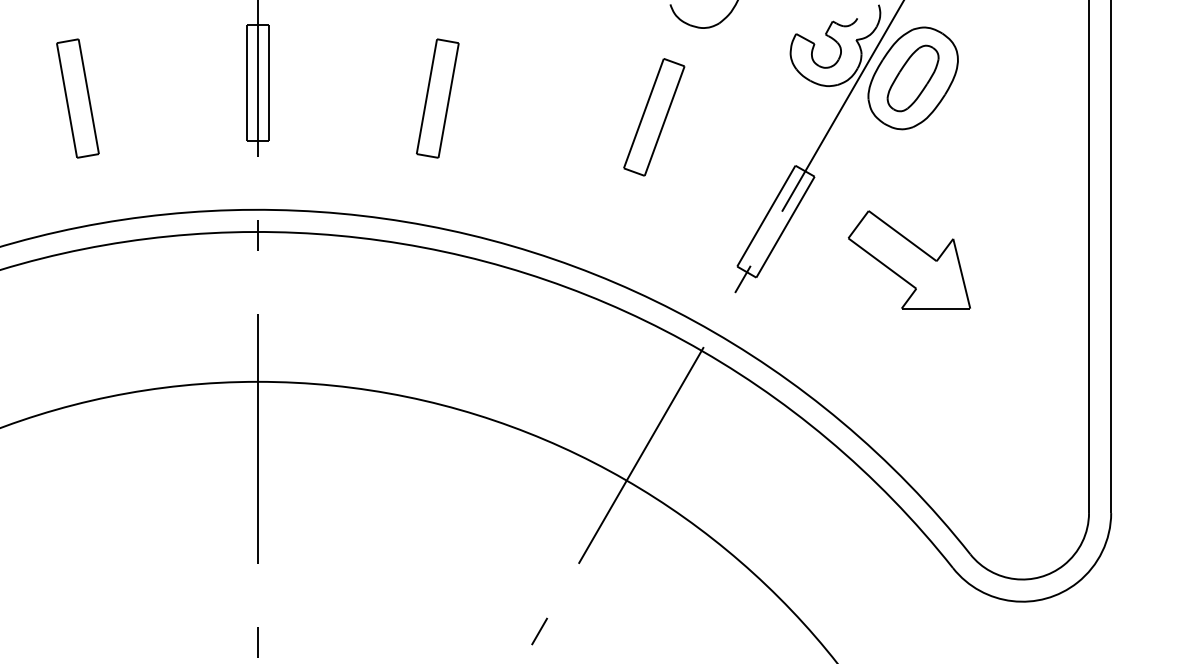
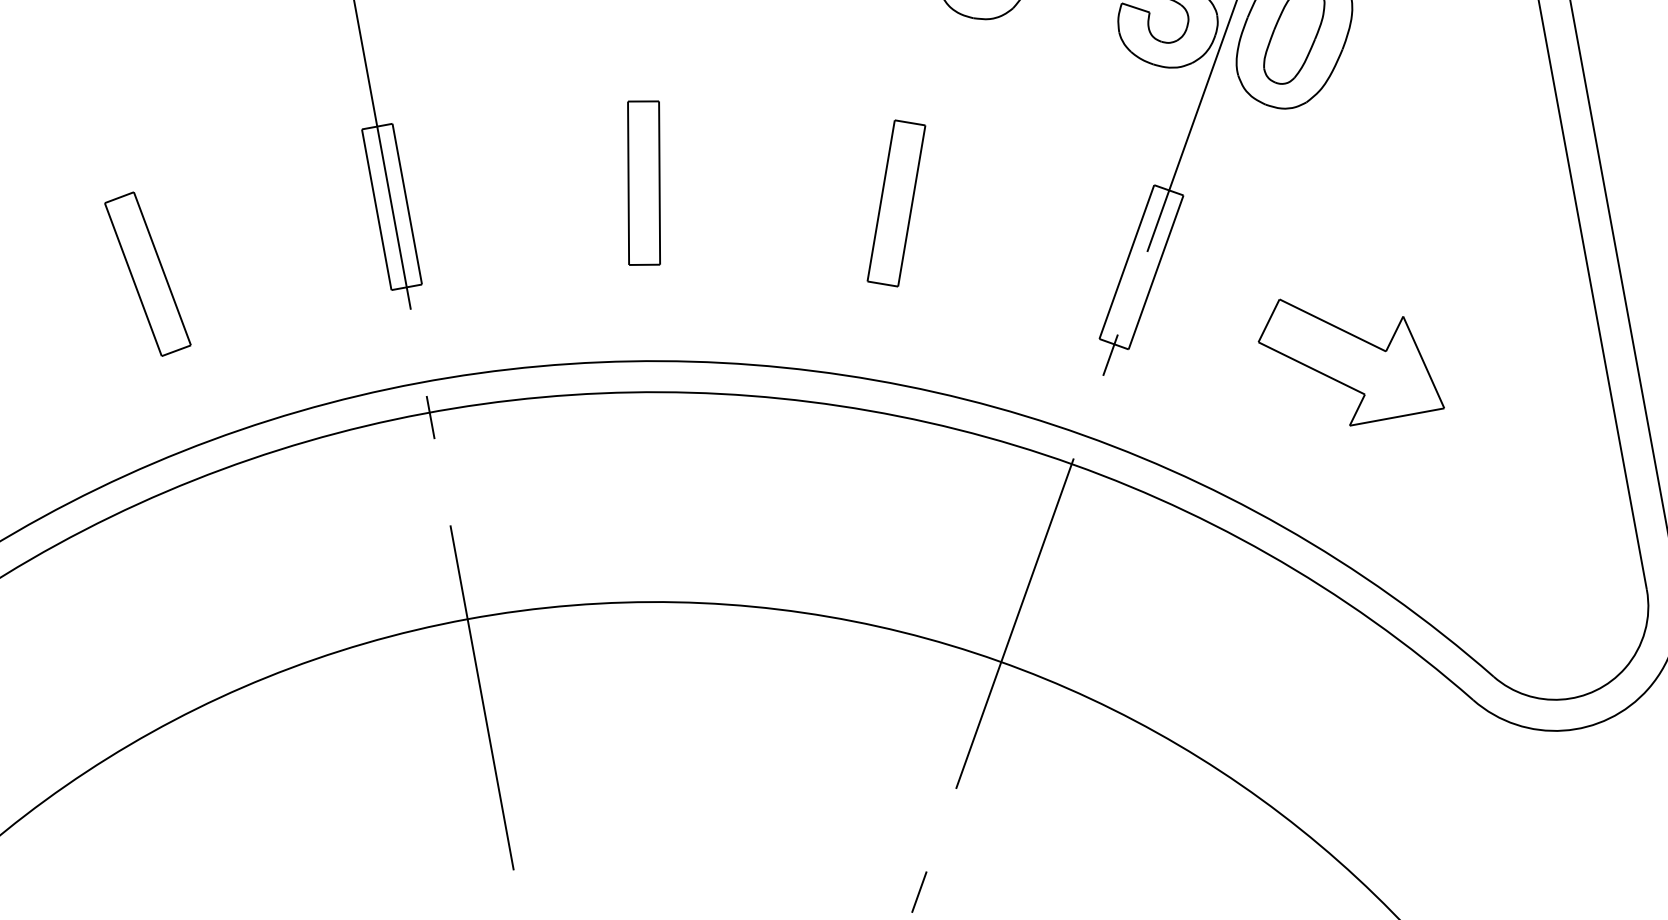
part: (654, 117) -> (896, 203), moved
part: (908, 259) -> (1346, 356), moved

